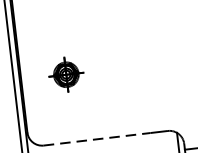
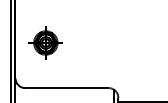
part: (65, 74) -> (45, 42), size x1.43
line: (97, 139) -> (61, 88), dashed -> solid

